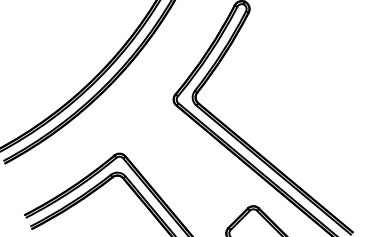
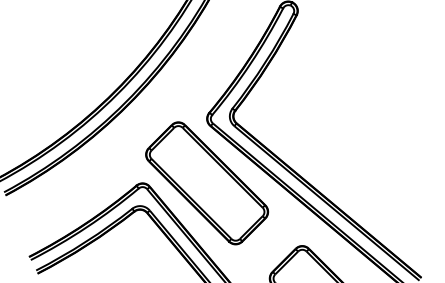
part: (173, 153) -> (206, 183), added

